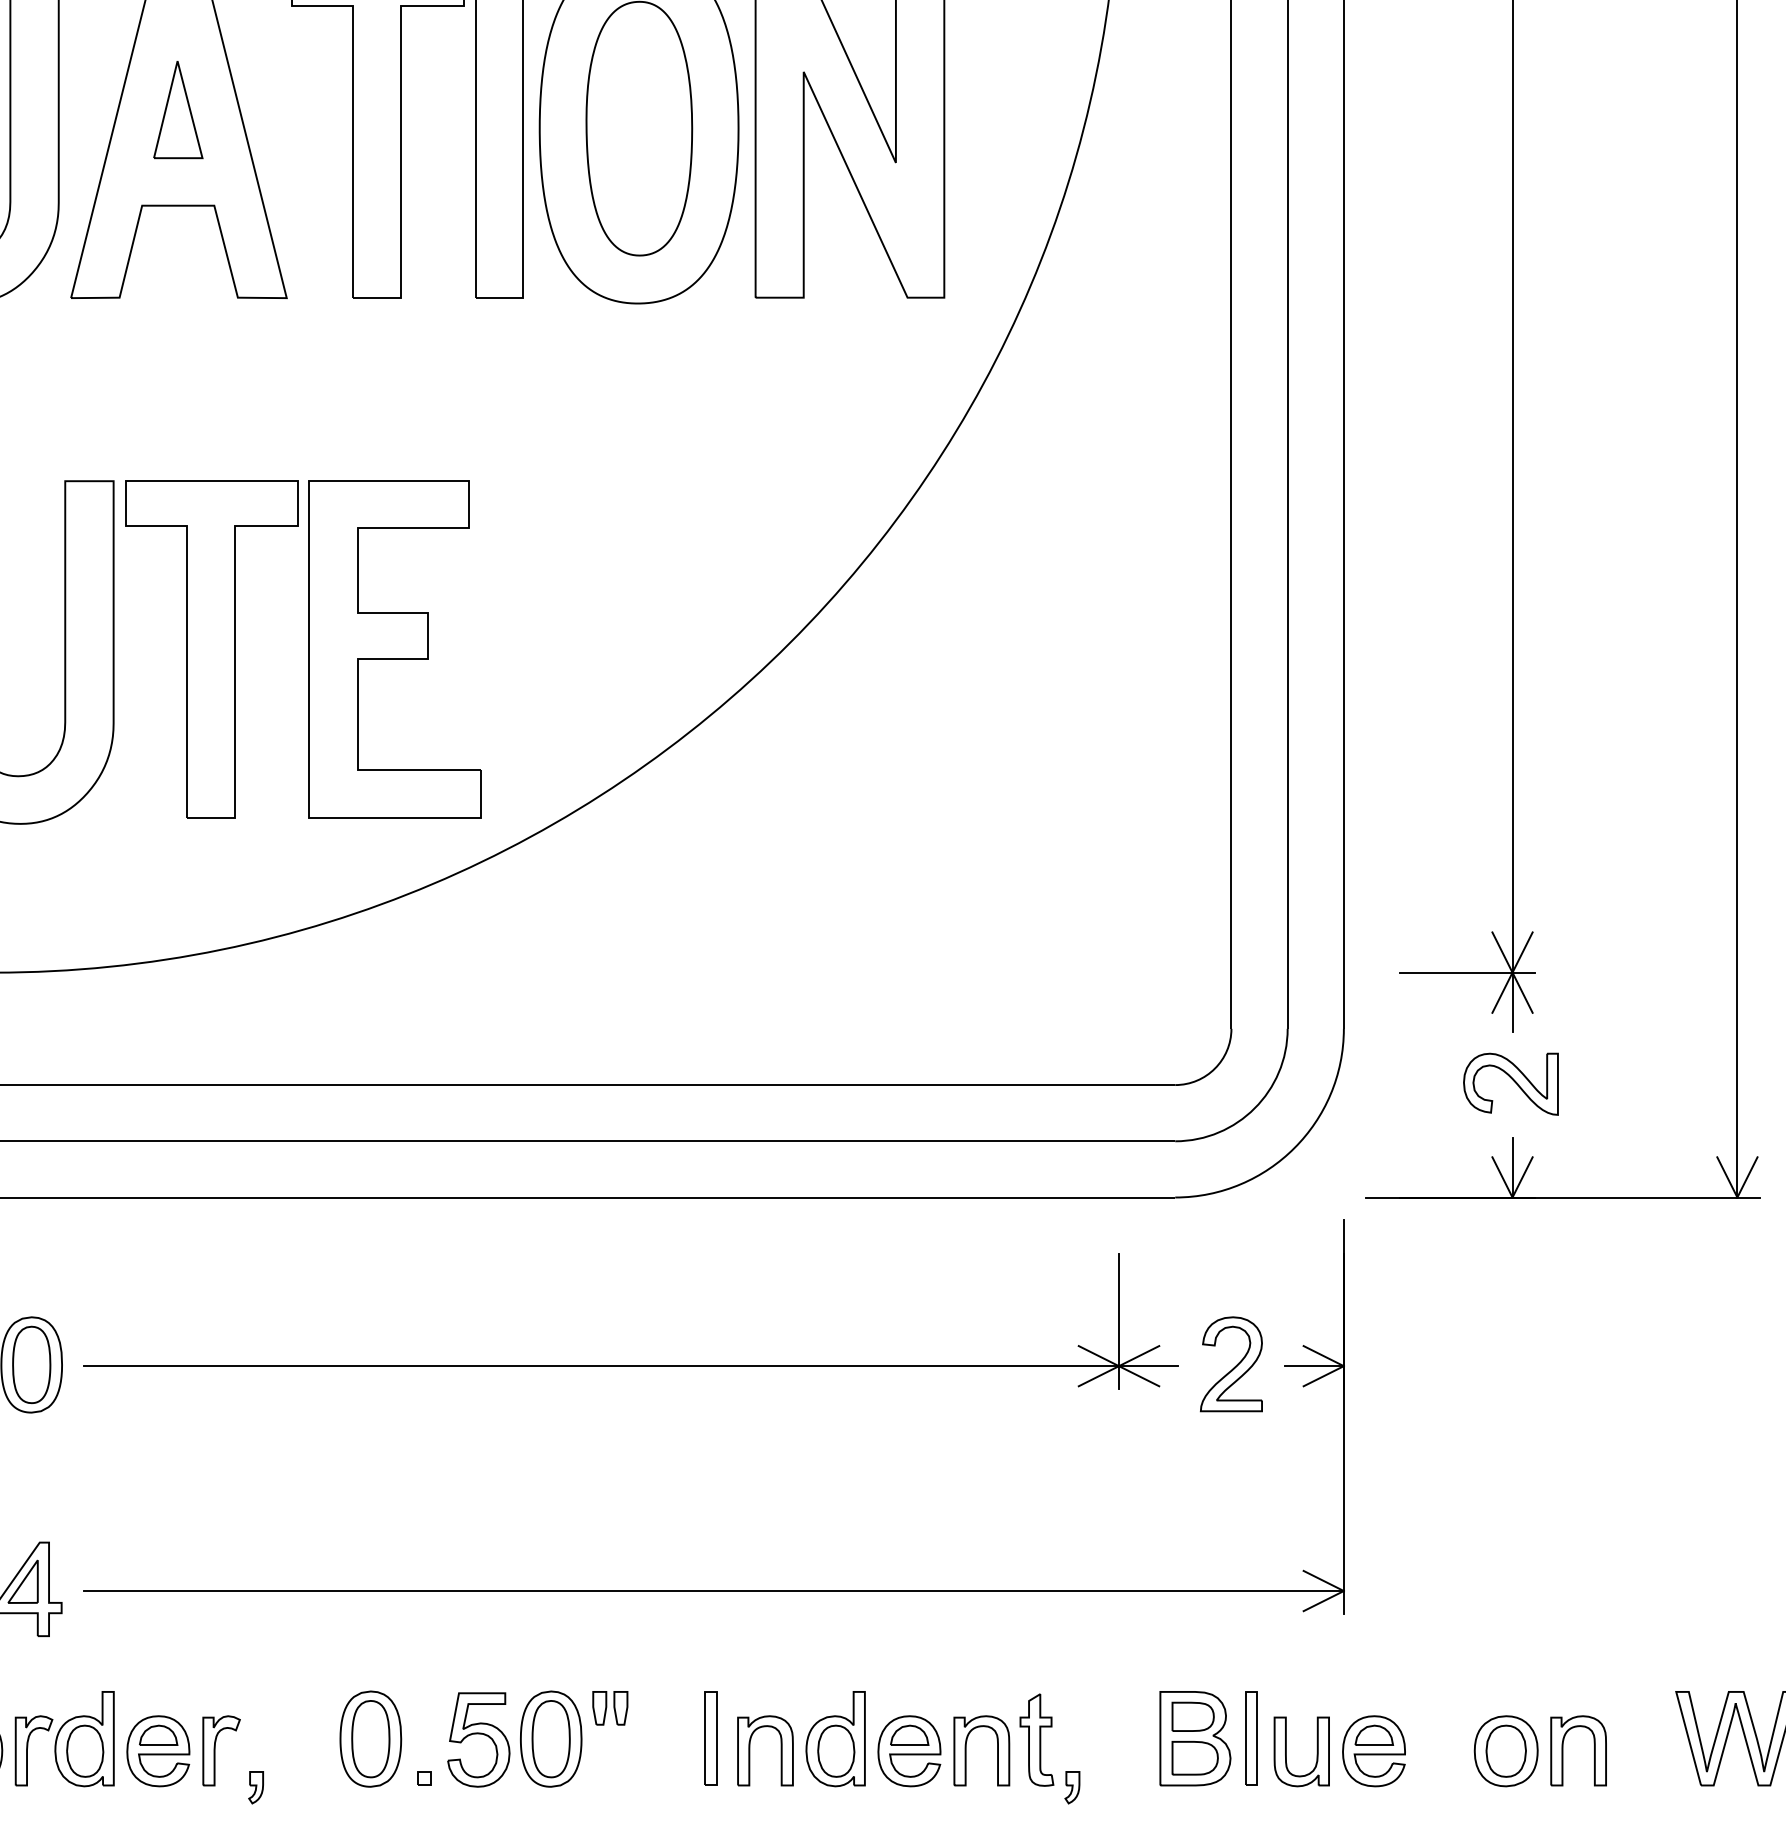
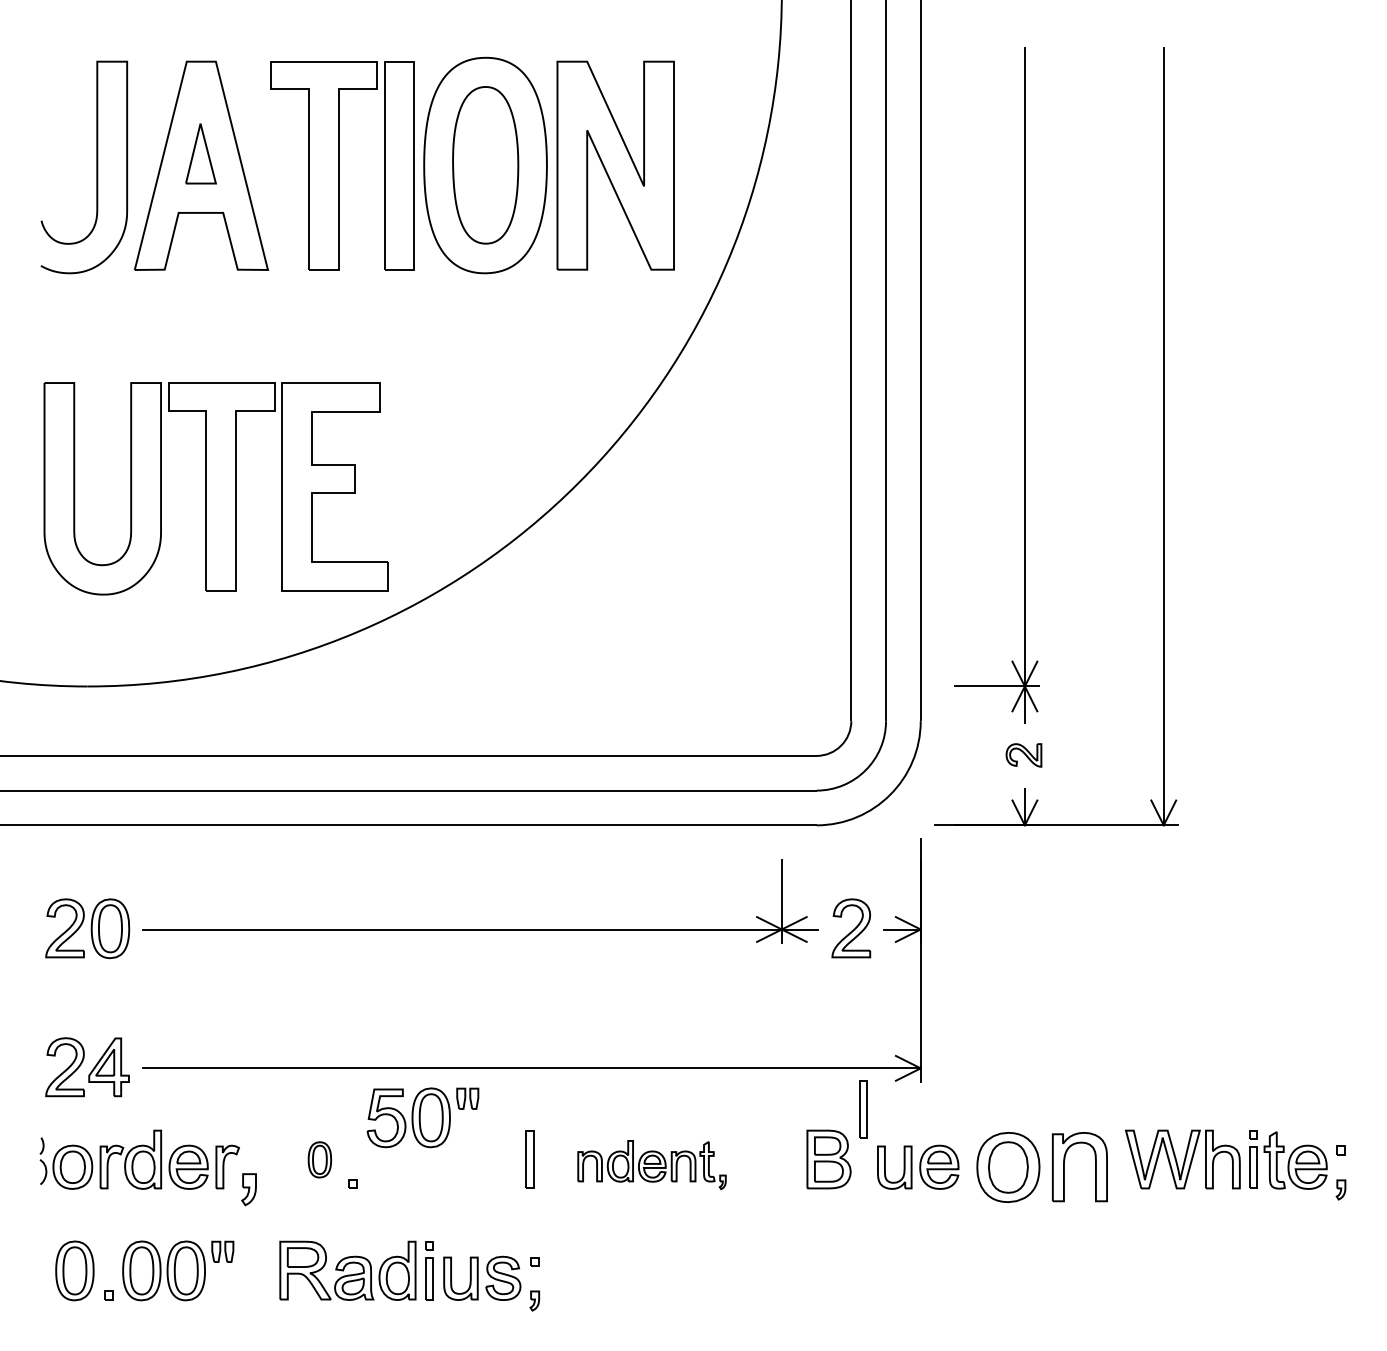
part: (1510, 1084) -> (1023, 755), size x0.6
part: (370, 1738) -> (319, 1159), size x0.6
part: (537, 1738) -> (422, 1117), moved
part: (1251, 1738) -> (863, 1109), moved
part: (907, 1746) -> (651, 1164), size x0.7
part: (1539, 1749) -> (1041, 1166), size x1.6
part: (255, 1787) -> (248, 1189), size x1.6

